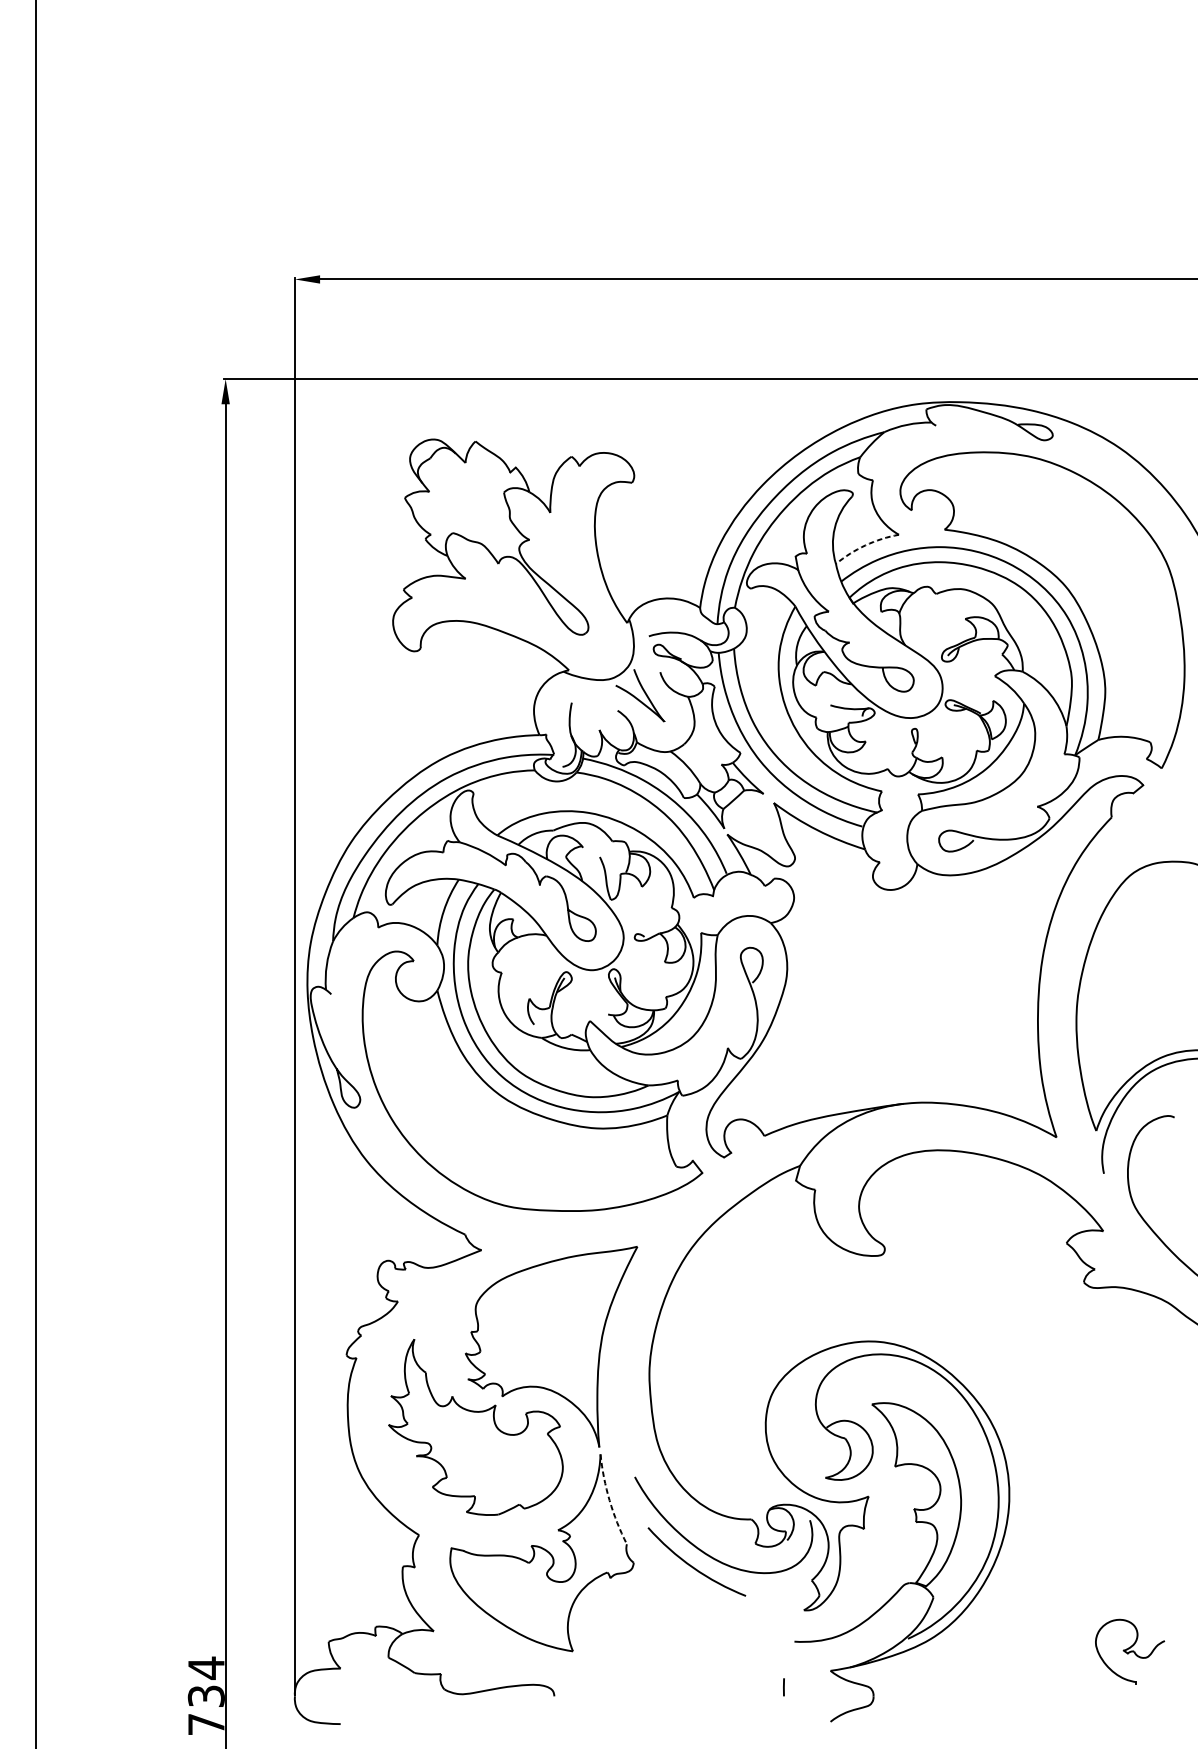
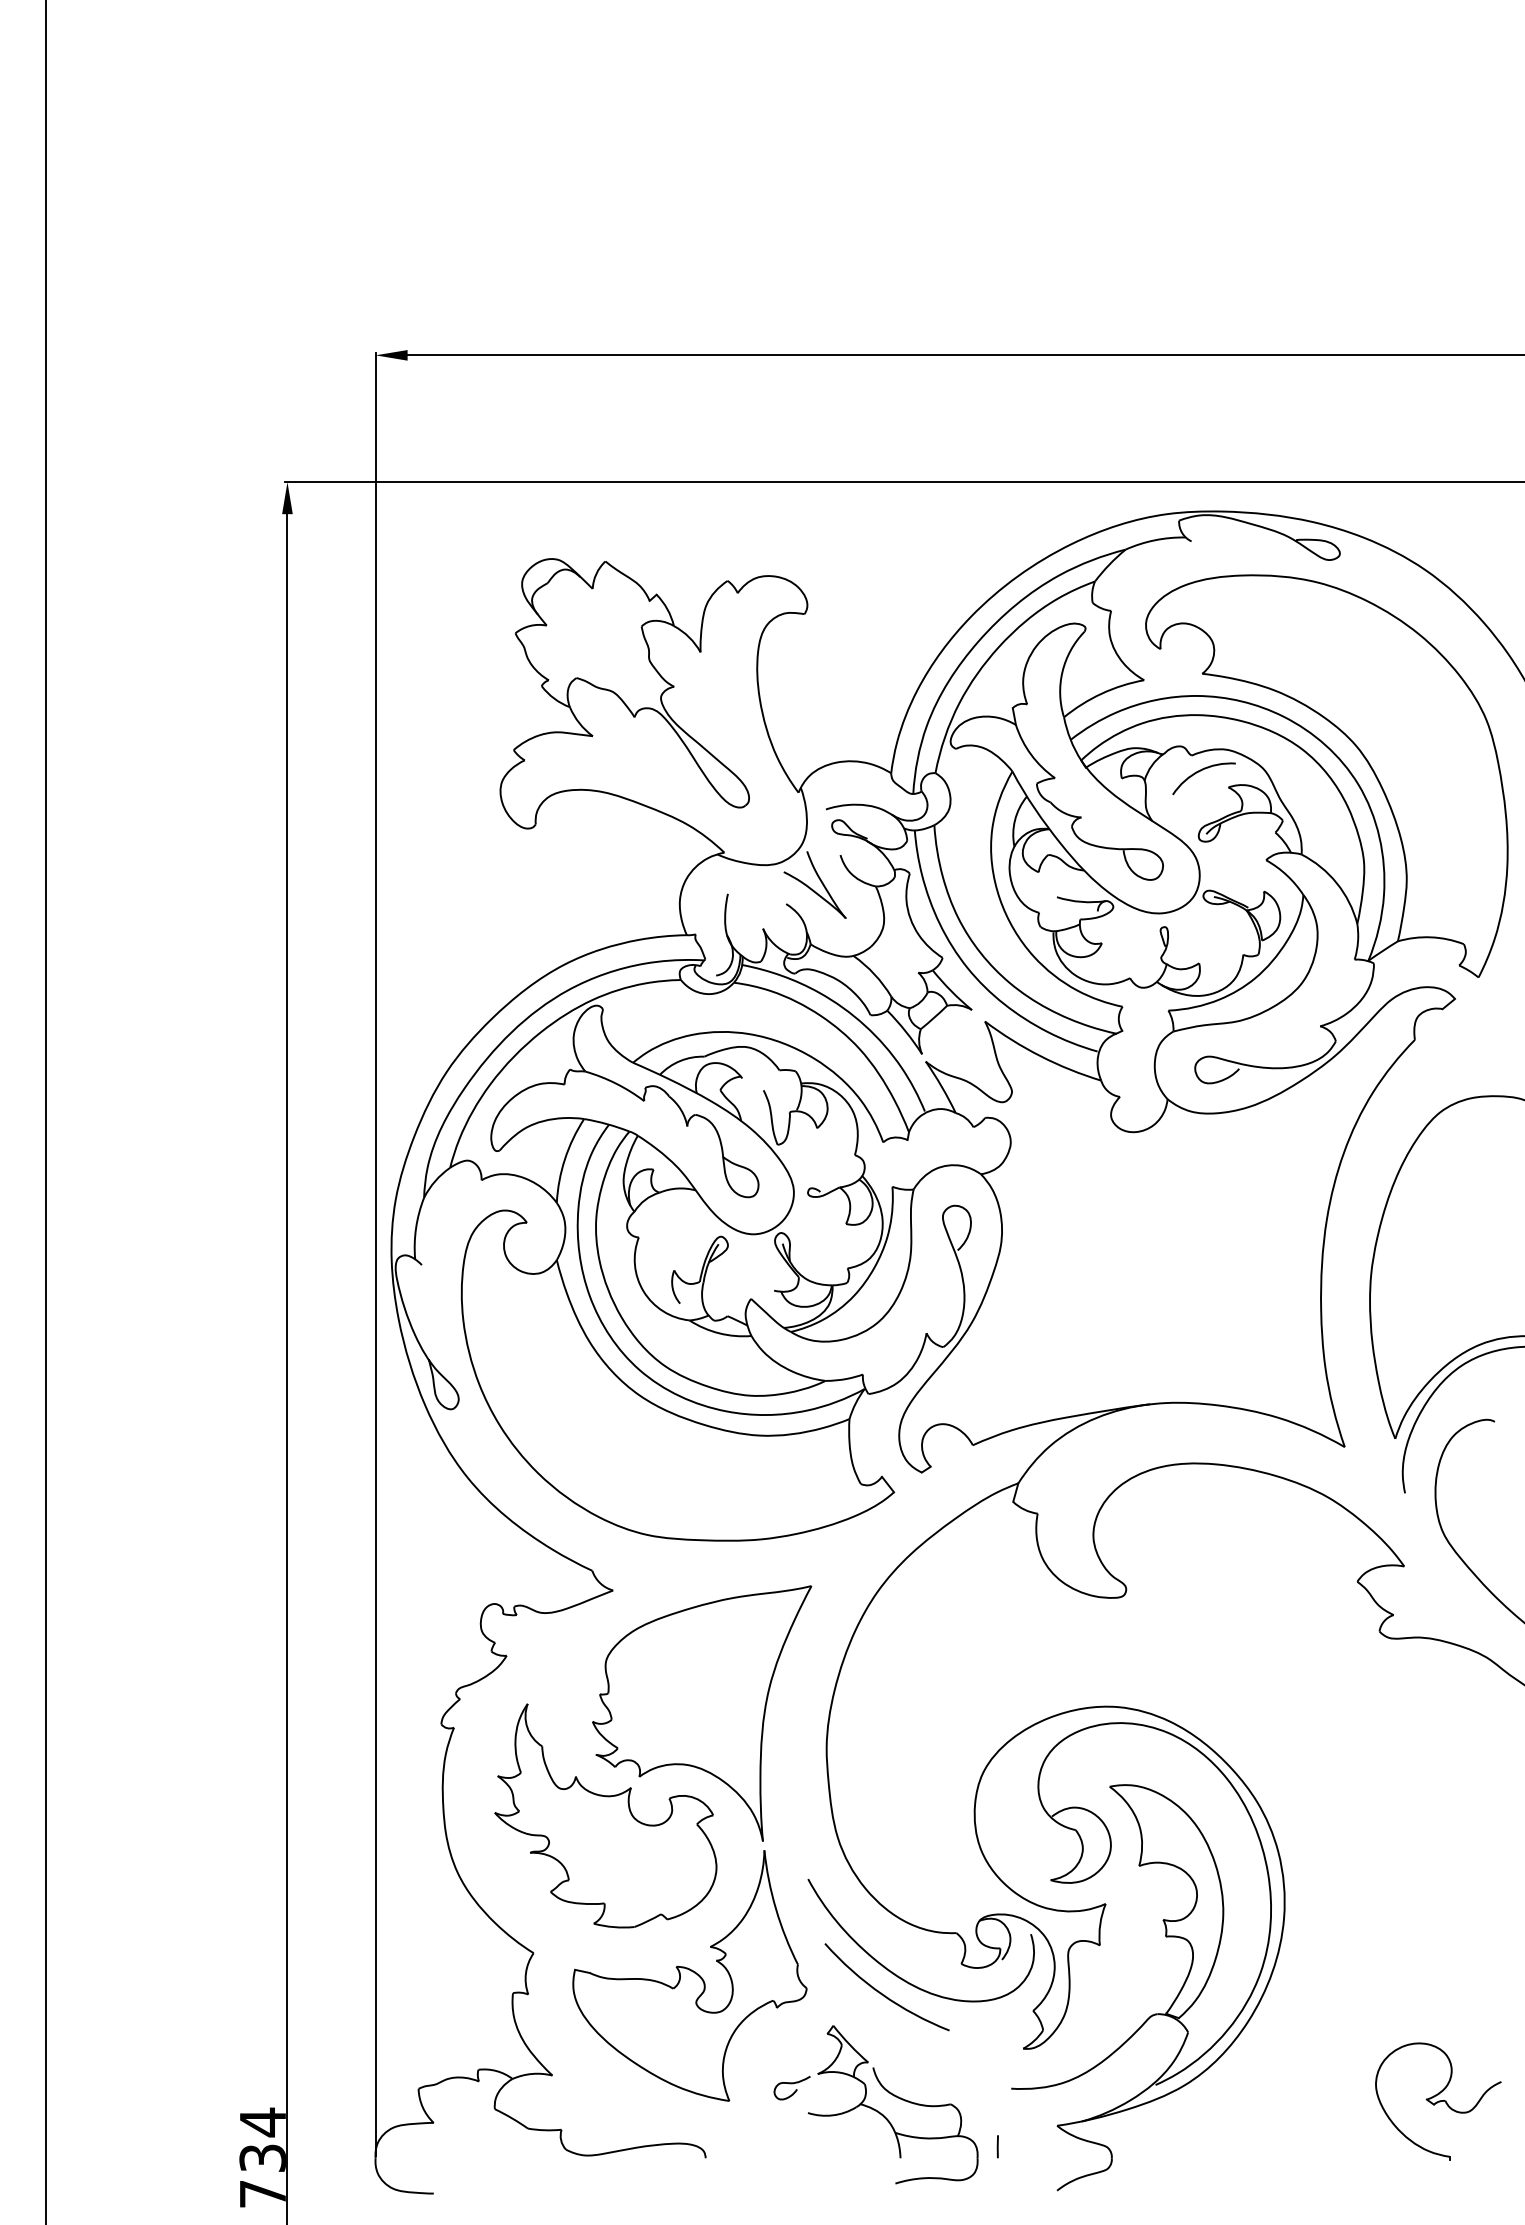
arc: (865, 545) -> (1101, 693), dashed -> solid
arc: (942, 607) -> (1199, 772), added
arc: (610, 1500) -> (776, 1909), dashed -> solid
part: (1130, 1651) -> (1438, 2101), size x1.43
part: (687, 1654) -> (875, 2104), added

